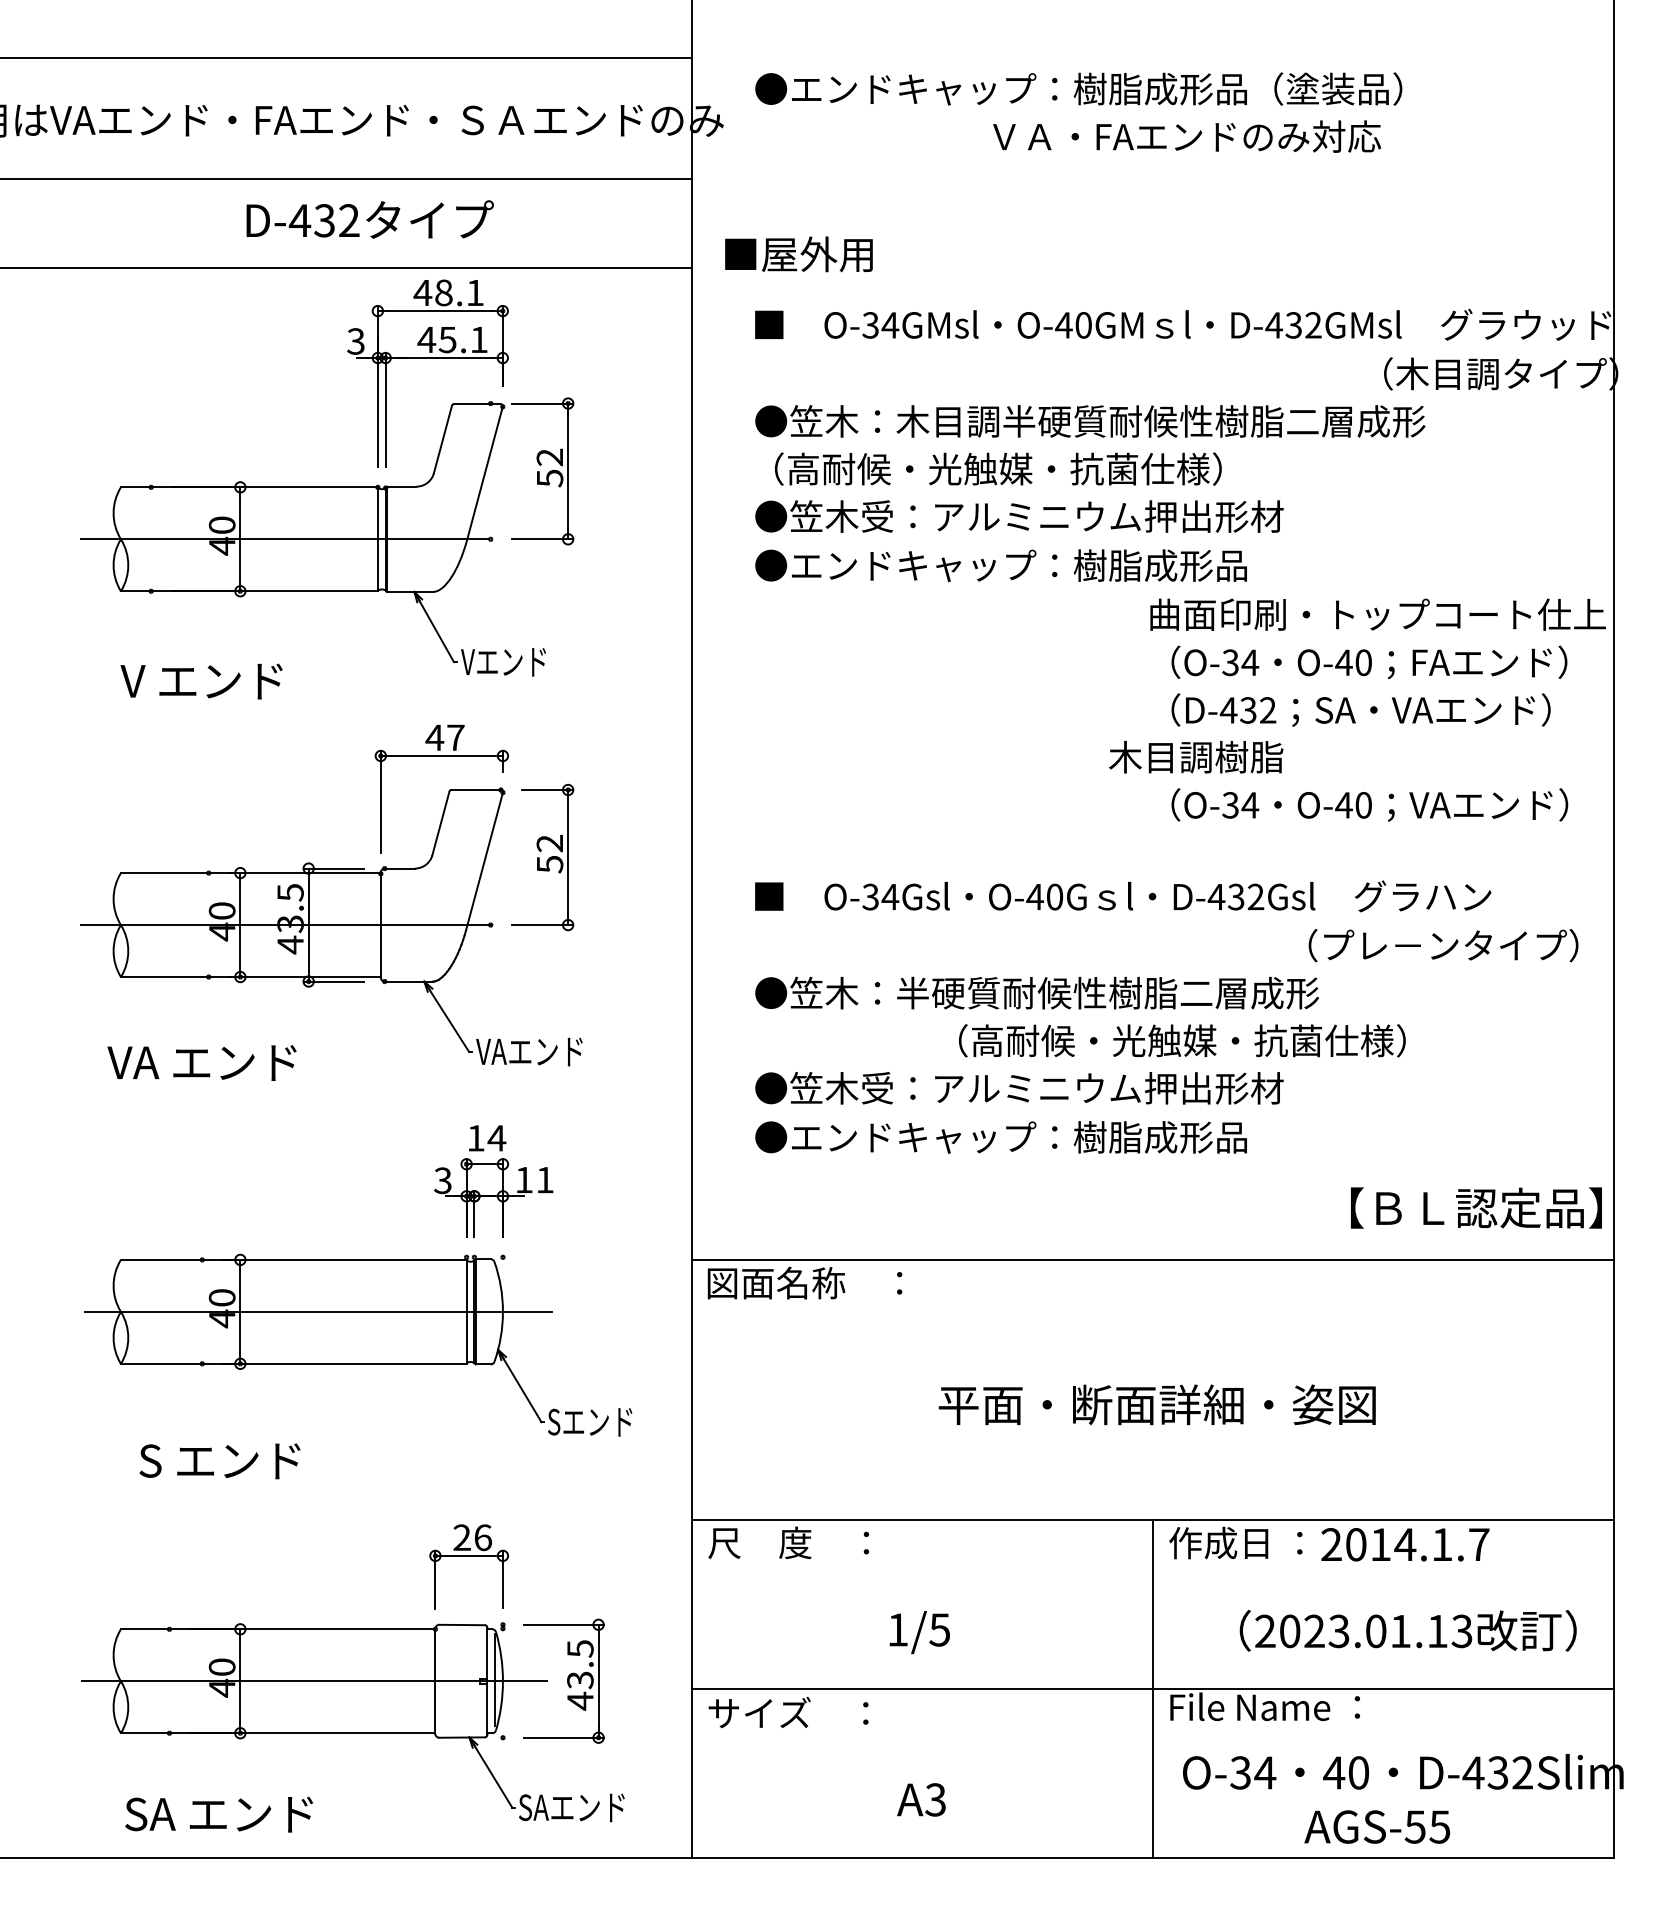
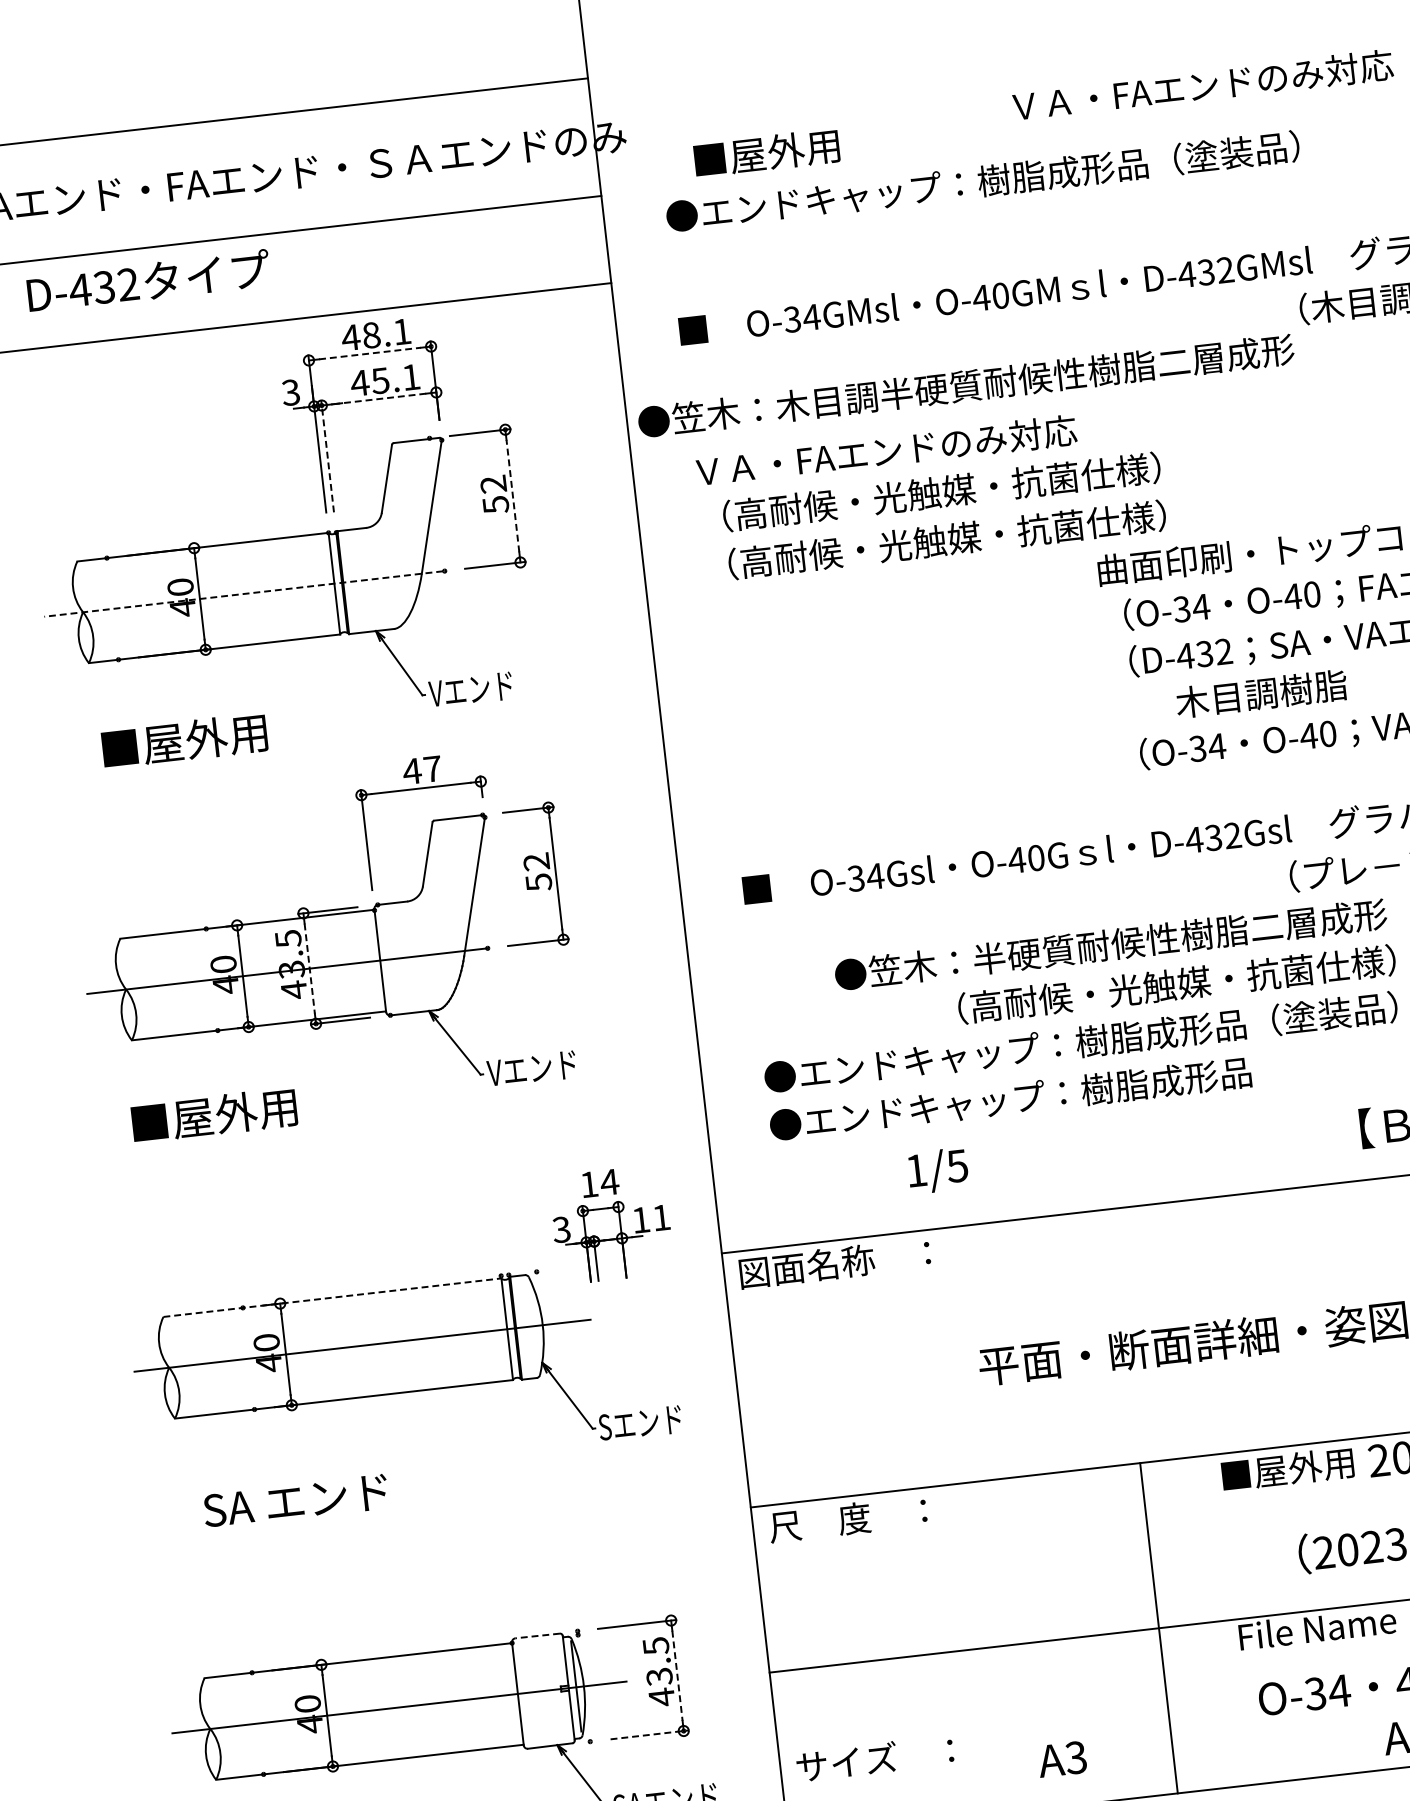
text: (1078, 88) -> (982, 181), moved
text: (1186, 136) -> (1202, 85), moved
text: (369, 219) -> (148, 281), moved
text: (798, 254) -> (766, 153), moved
line: (440, 311) -> (370, 353), solid -> dashed
line: (443, 358) -> (378, 399), solid -> dashed
line: (385, 409) -> (327, 455), solid -> dashed
text: (1090, 421) -> (966, 386), moved
text: (988, 468) -> (923, 446), （高耐候・光触媒・抗菌仕様） -> ＶＡ・FAエンドのみ対応
line: (568, 470) -> (513, 495), solid -> dashed
text: (1019, 516) -> (959, 489), ●笠木受：アルミニウム押出形材 -> （高耐候・光触媒・抗菌仕様）
line: (285, 539) -> (244, 594), solid -> dashed
text: (1000, 565) -> (946, 539), ●エンドキャップ：樹脂成形品 -> （高耐候・光触媒・抗菌仕様）
text: (206, 680) -> (182, 740), V エンド -> ■屋外用
text: (1196, 757) -> (1261, 694), moved
line: (308, 925) -> (309, 969), solid -> dashed
text: (1037, 992) -> (1111, 944), moved
text: (536, 1051) -> (546, 1066), VAエンド -> Vエンド
text: (201, 1062) -> (220, 1114), VA エンド -> ■屋外用
text: (1096, 1087) -> (1098, 1039), ●笠木受：アルミニウム押出形材 -> ●エンドキャップ：樹脂成形品（塗装品）
part: (493, 1181) -> (611, 1224), moved
line: (293, 1259) -> (332, 1297), solid -> dashed
text: (245, 1461) -> (307, 1500), S エンド -> SA エンド
text: (1237, 1542) -> (1286, 1468), 作成日 ： -> ■屋外用
part: (468, 1556) -> (536, 1568), removed
line: (462, 1625) -> (538, 1636), solid -> dashed
text: (919, 1632) -> (937, 1170), moved
line: (598, 1681) -> (677, 1676), solid -> dashed
line: (1153, 1688) -> (1159, 1628), moved
text: (788, 1712) -> (875, 1758), moved
line: (564, 1737) -> (650, 1734), solid -> dashed
text: (921, 1799) -> (1062, 1758), moved

